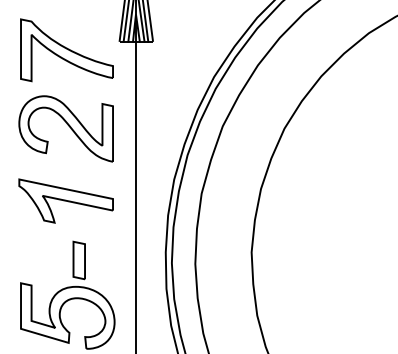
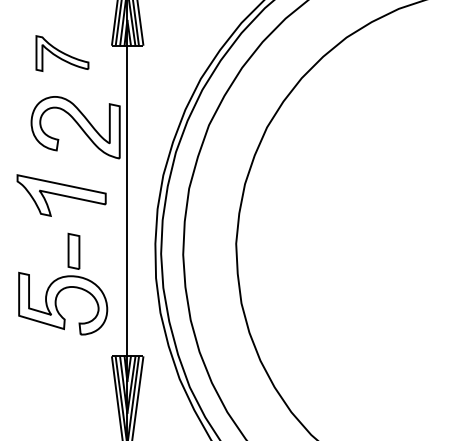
part: (67, 50) -> (62, 53), size x0.6
part: (66, 128) -> (75, 127), moved

